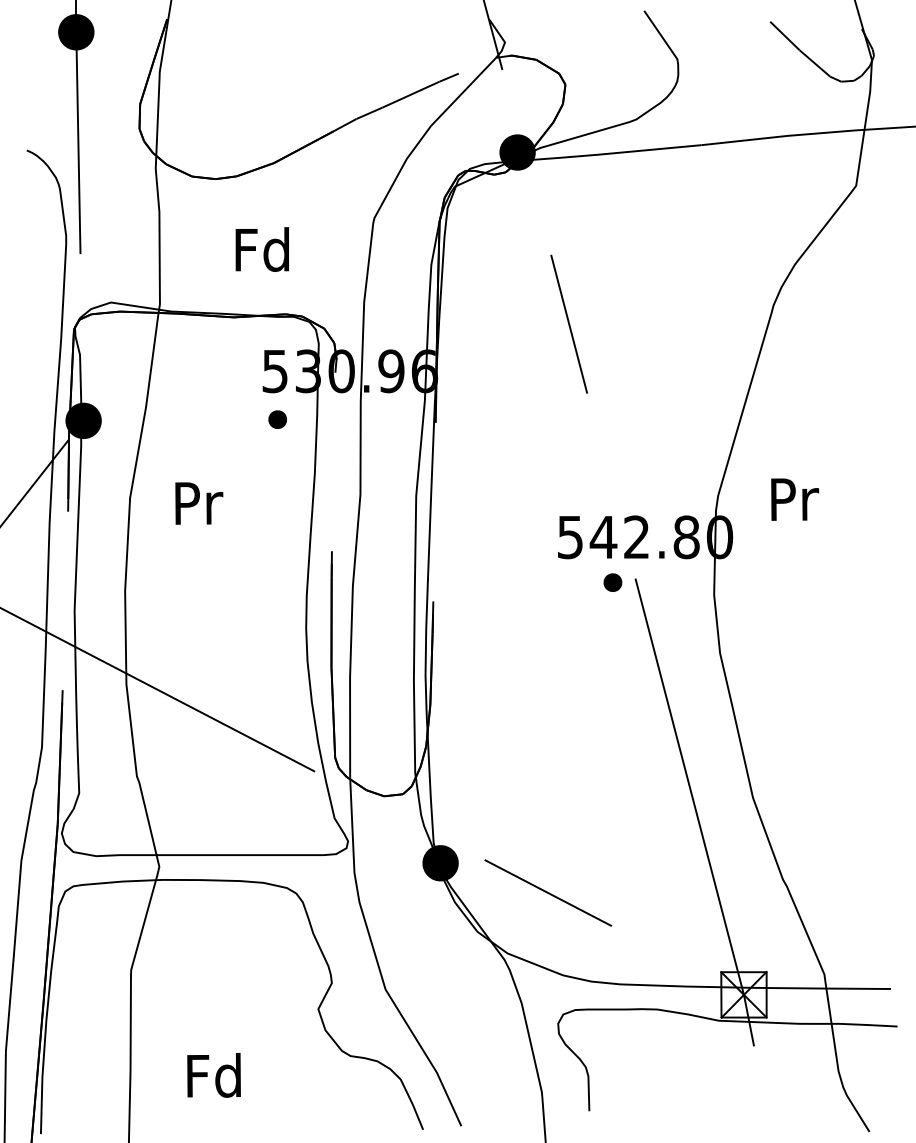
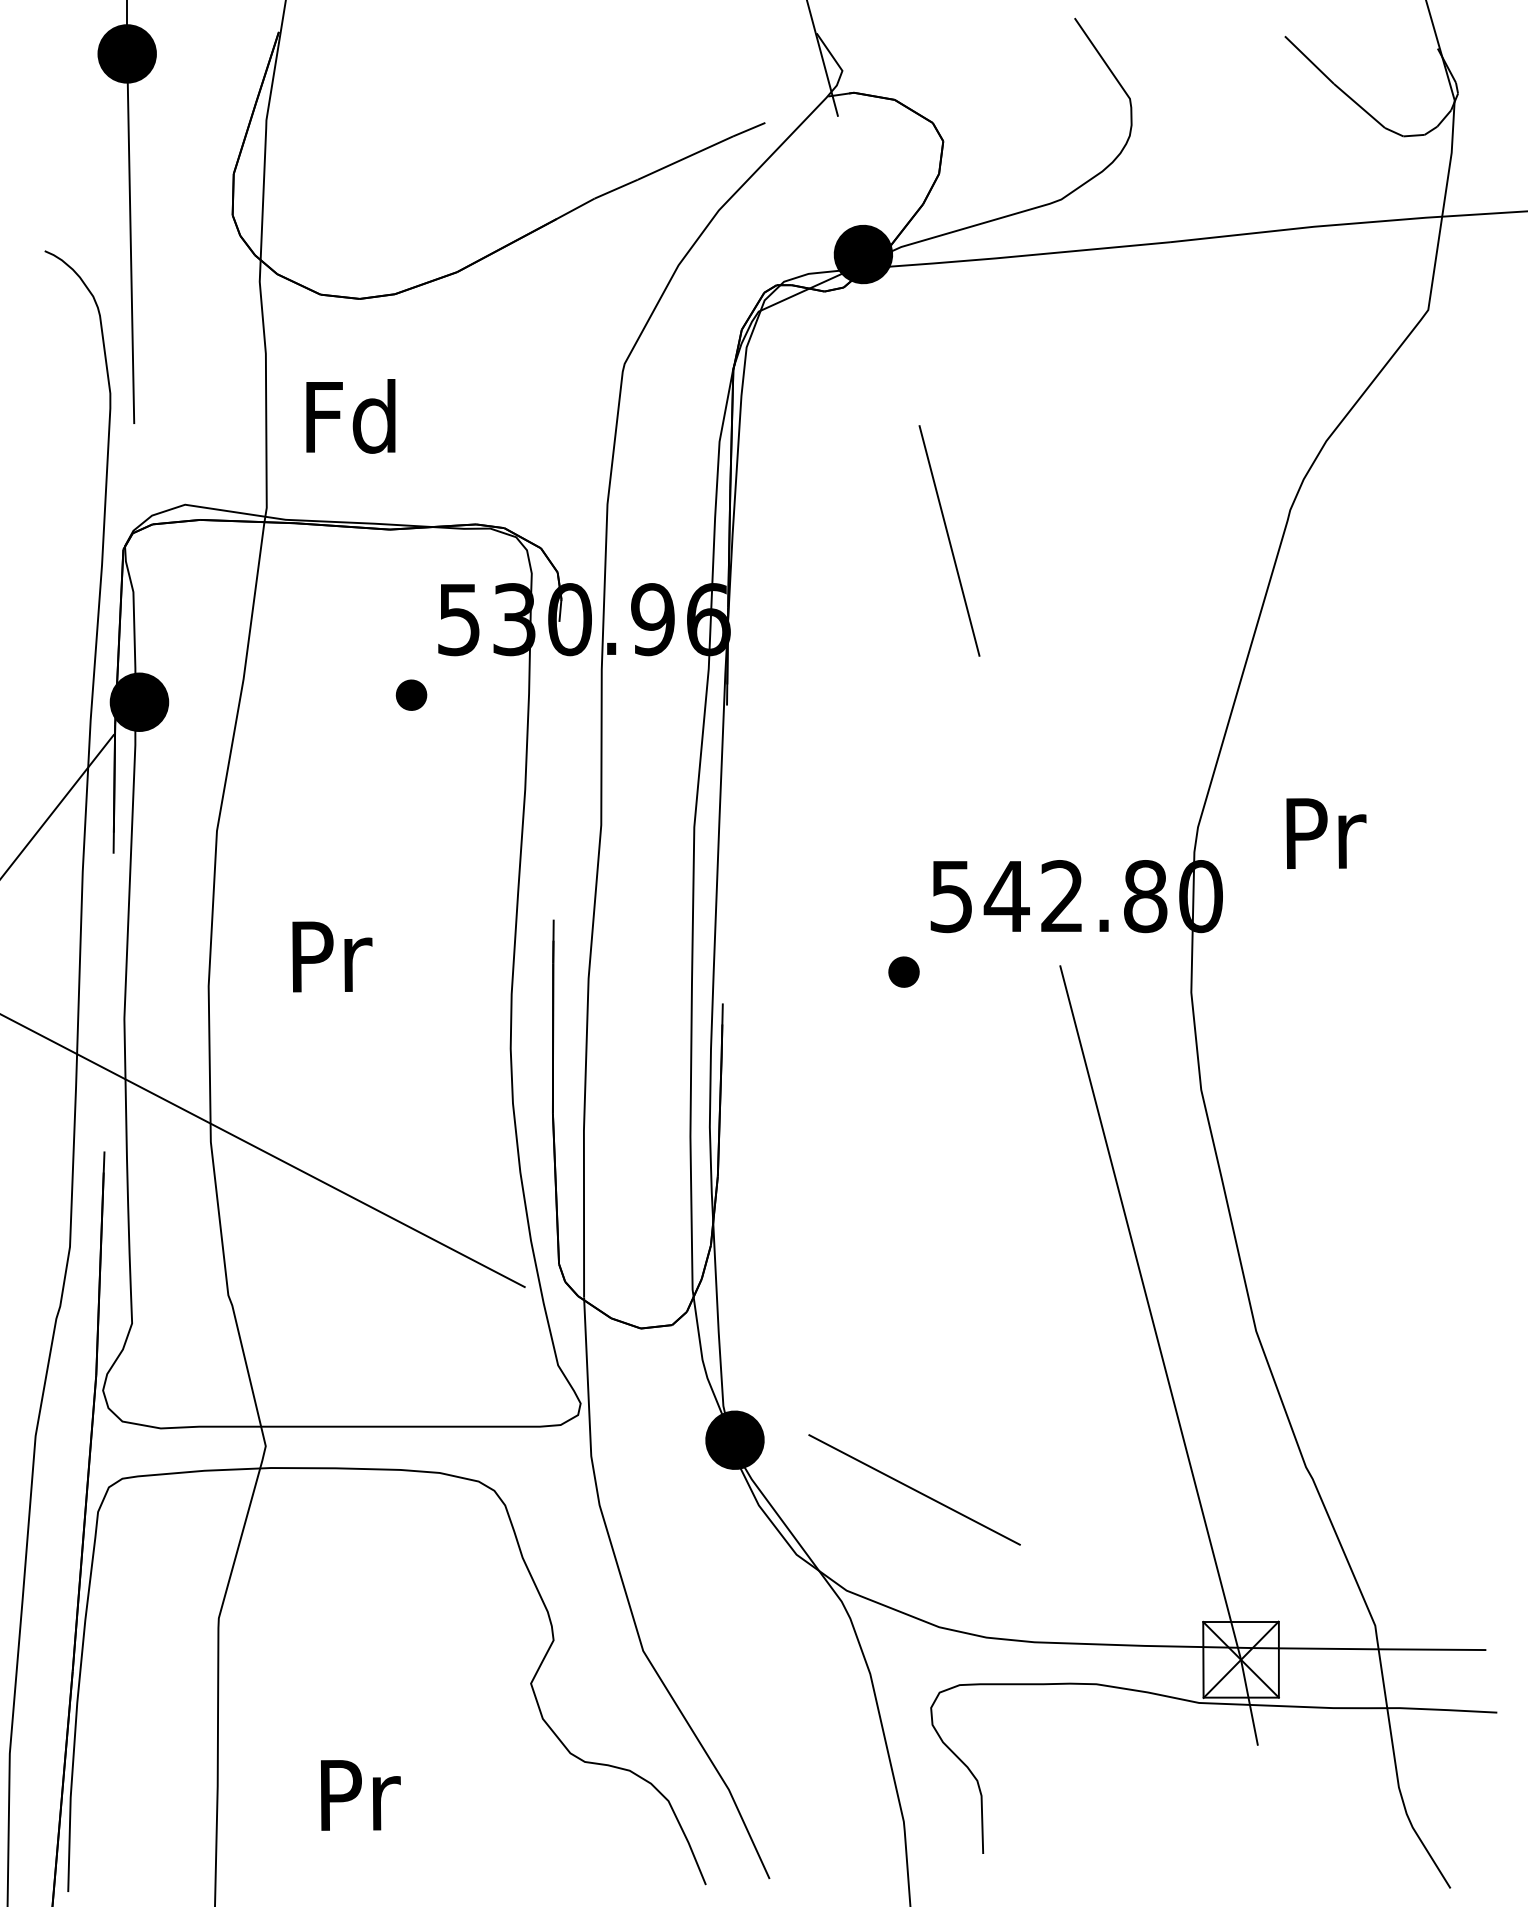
text: (261, 249) -> (349, 416), moved
part: (277, 419) -> (411, 694), moved
text: (199, 503) -> (332, 956), moved
part: (612, 582) -> (903, 971), moved
text: (213, 1075) -> (356, 1794), Fd -> Pr

